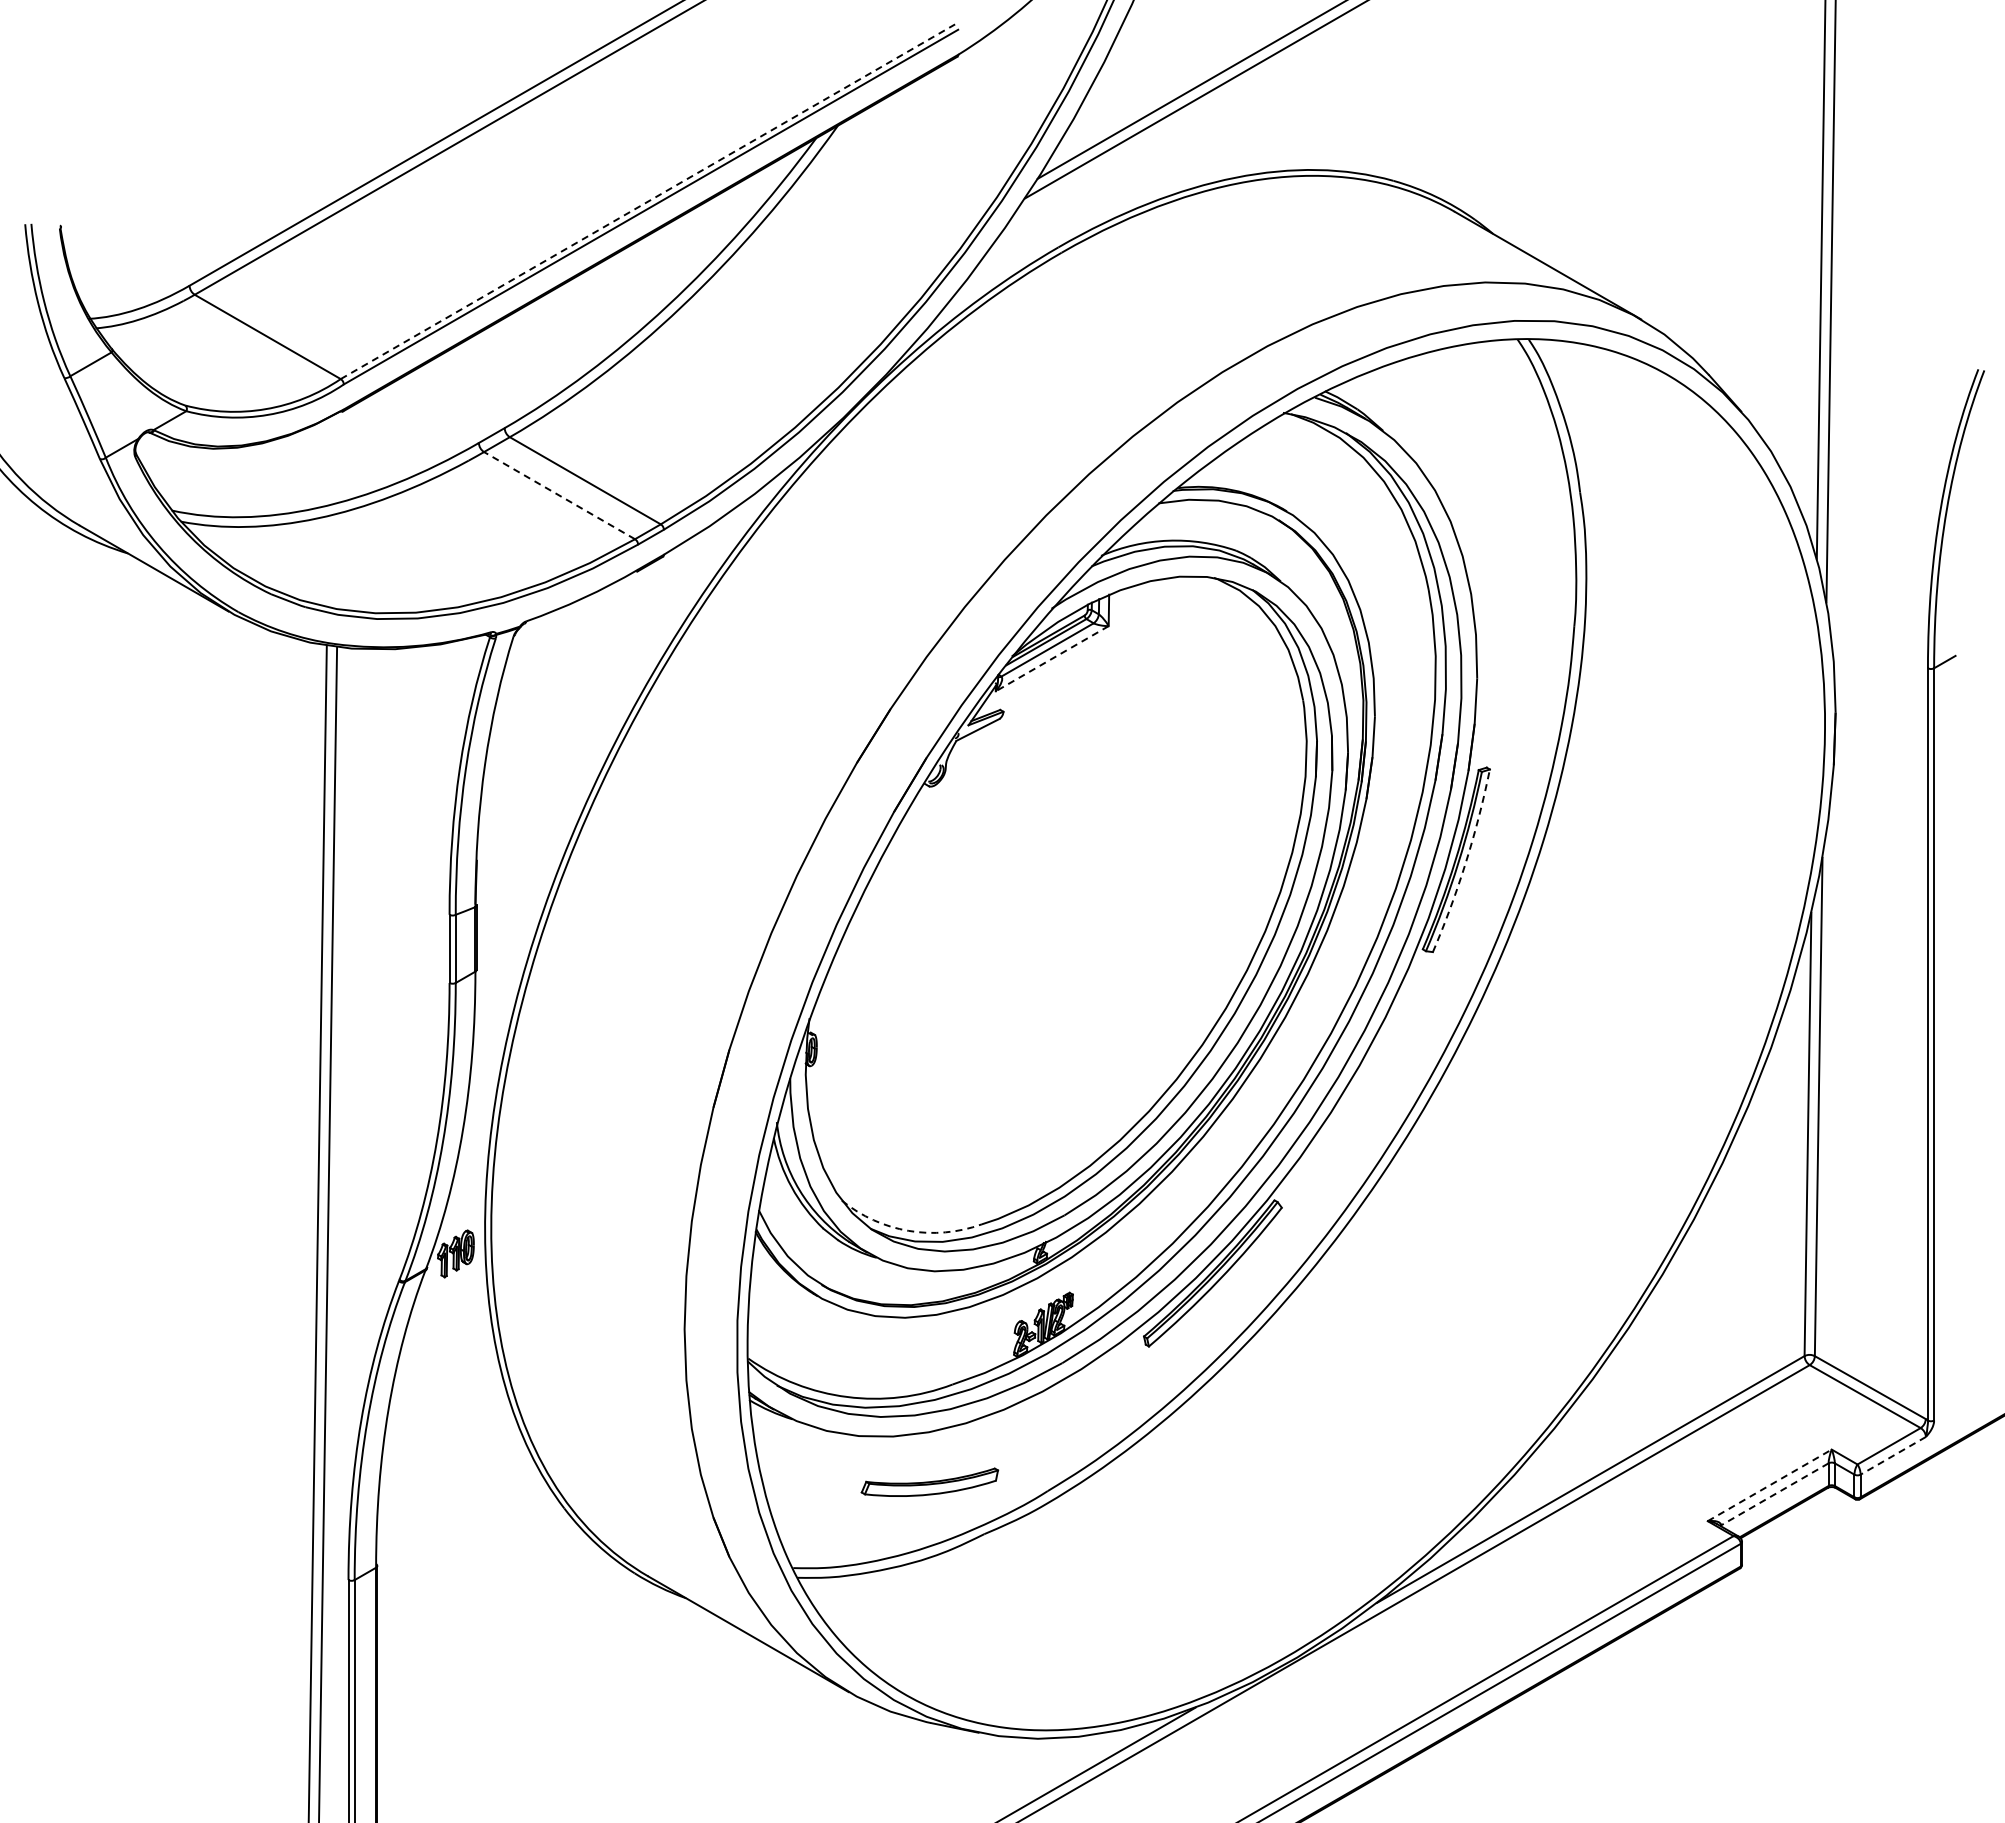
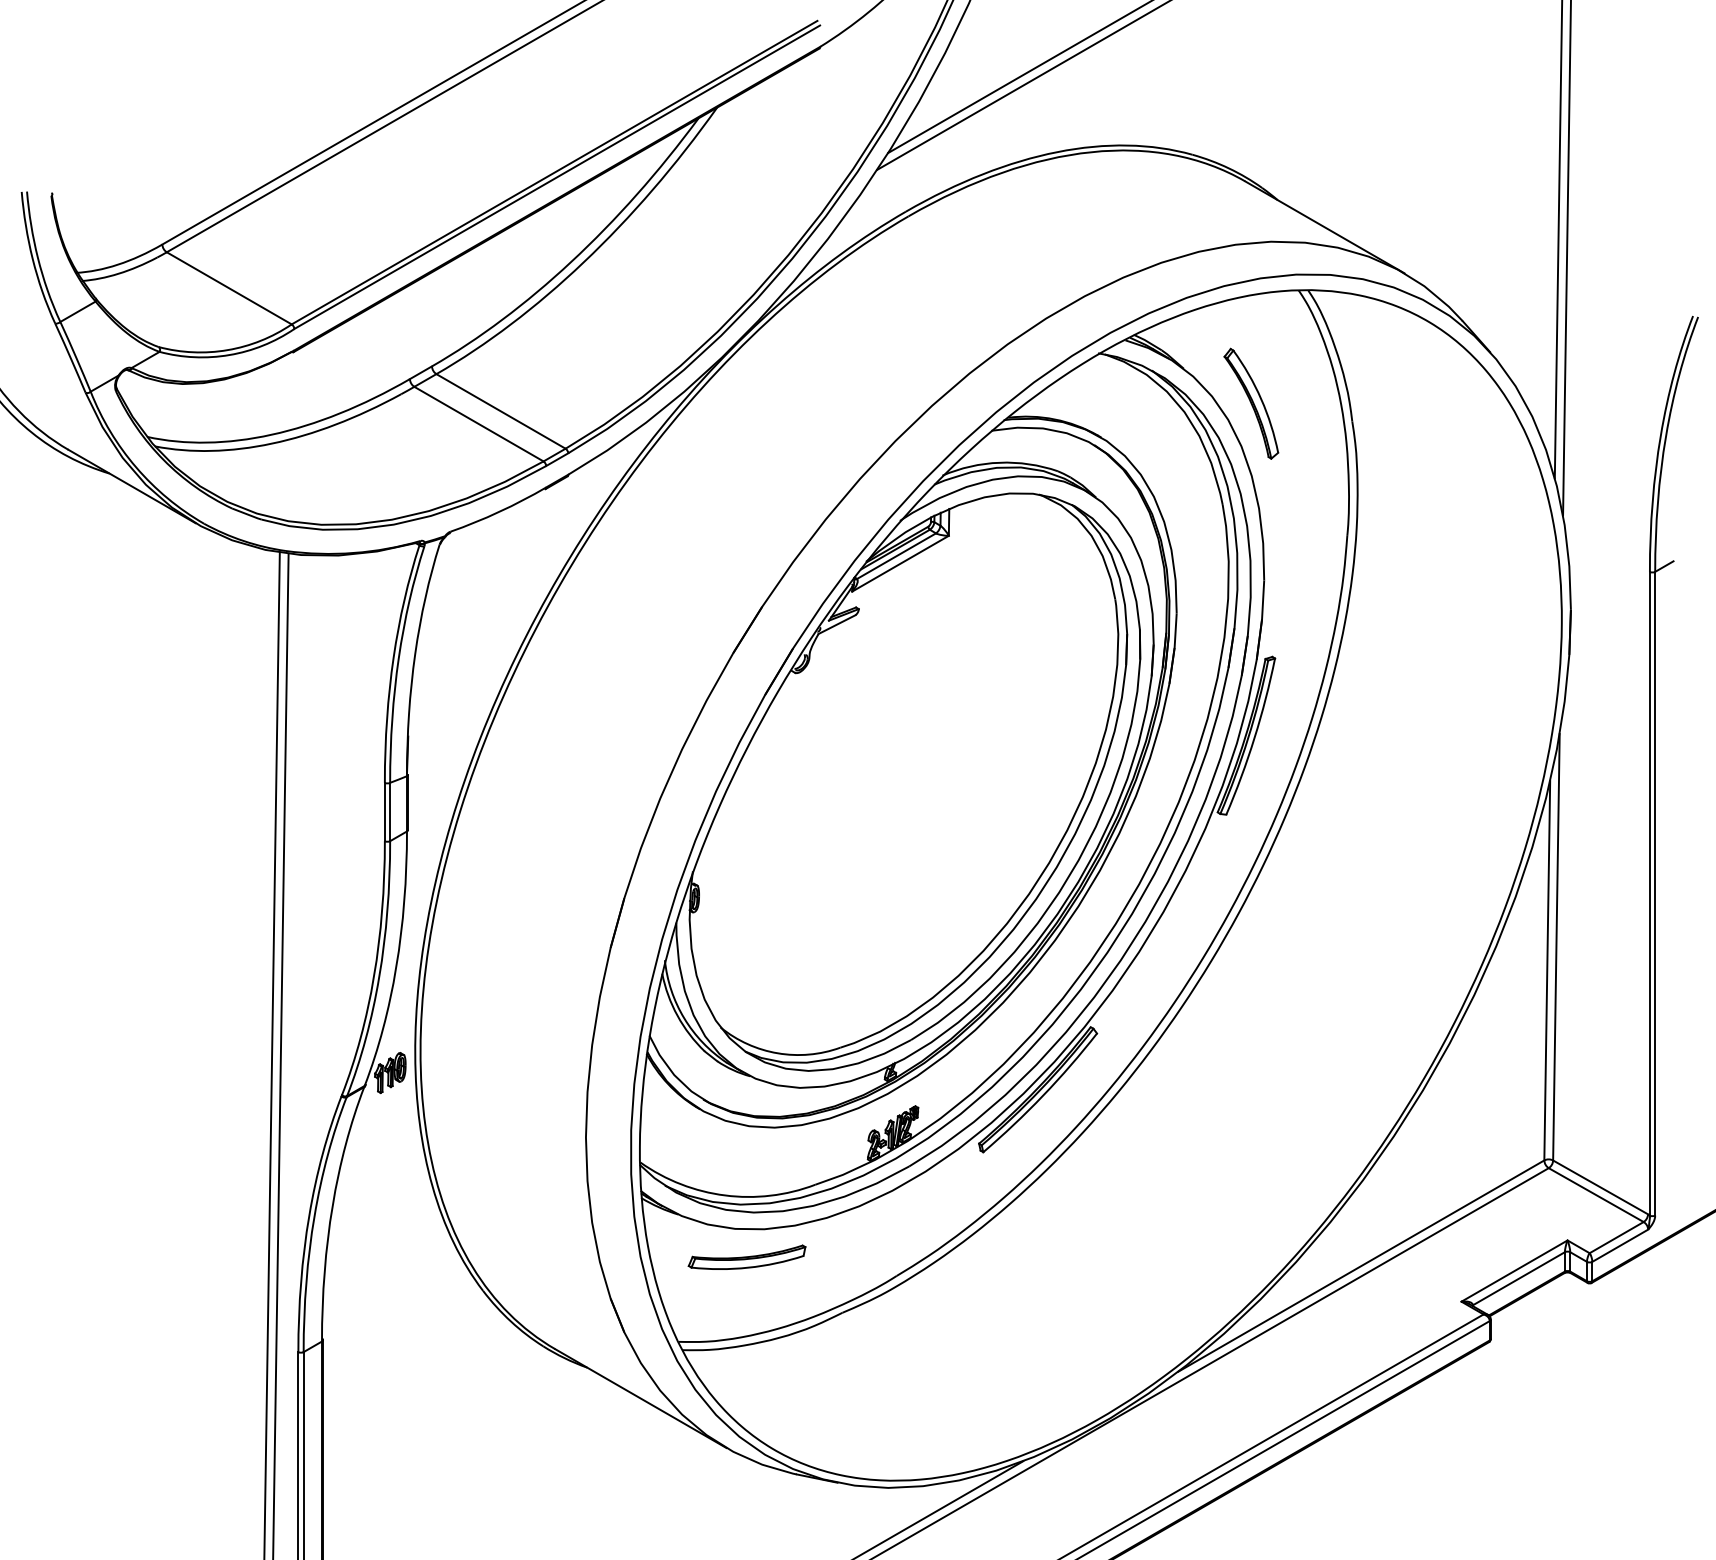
line: (647, 201) -> (554, 172), dashed -> solid
part: (1461, 471) -> (1250, 403), added
line: (559, 495) -> (478, 424), dashed -> solid
line: (1051, 658) -> (899, 563), dashed -> solid
arc: (1465, 862) -> (1254, 738), dashed -> solid
arc: (908, 1230) -> (777, 1052), dashed -> solid
line: (1893, 1455) -> (1620, 1245), dashed -> solid
part: (929, 1481) -> (746, 1256), moved
line: (1769, 1485) -> (1514, 1271), dashed -> solid
line: (1774, 1494) -> (1518, 1278), dashed -> solid

